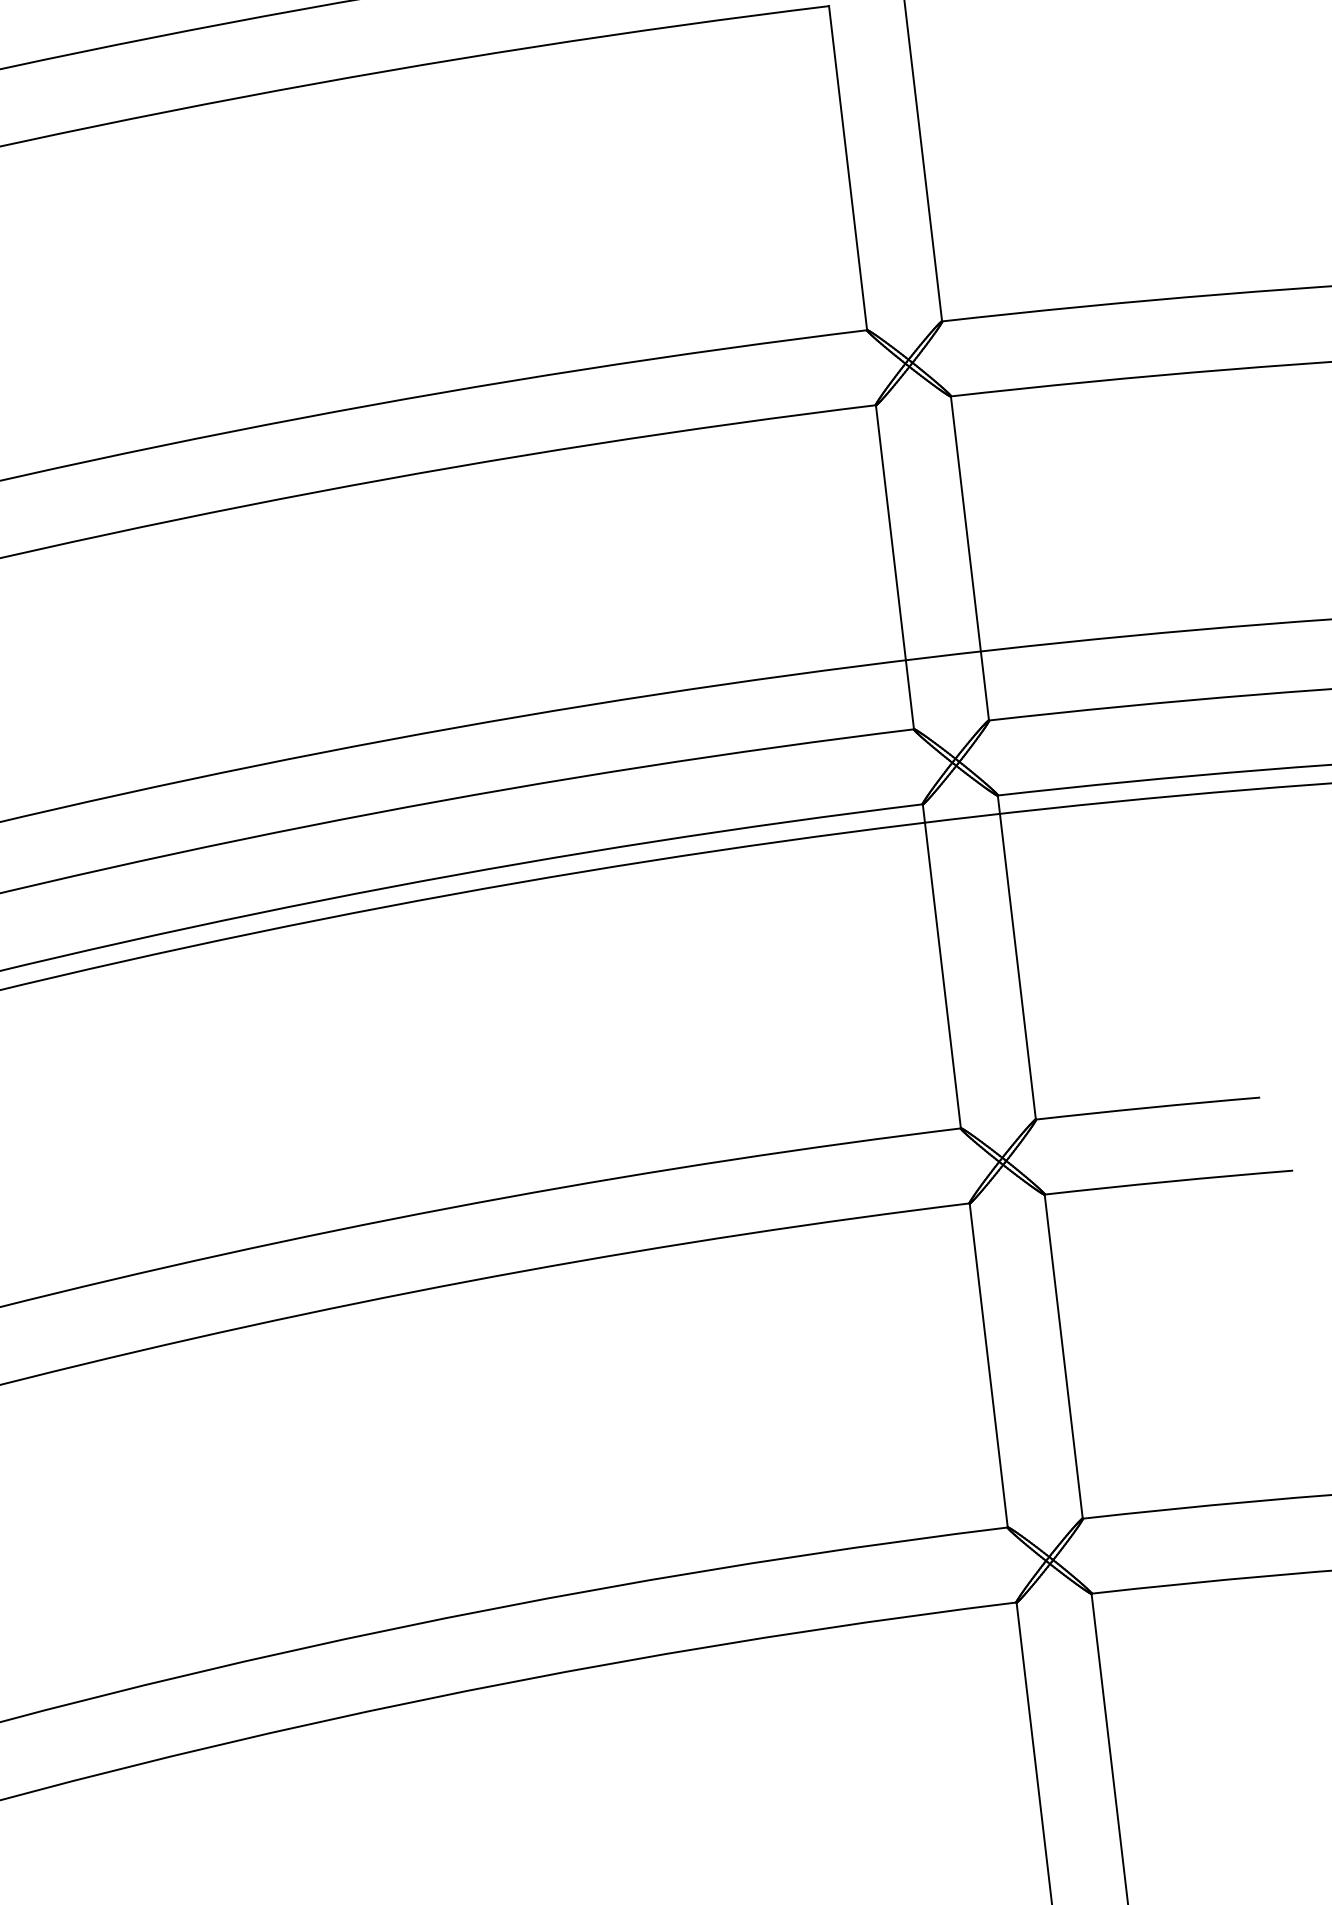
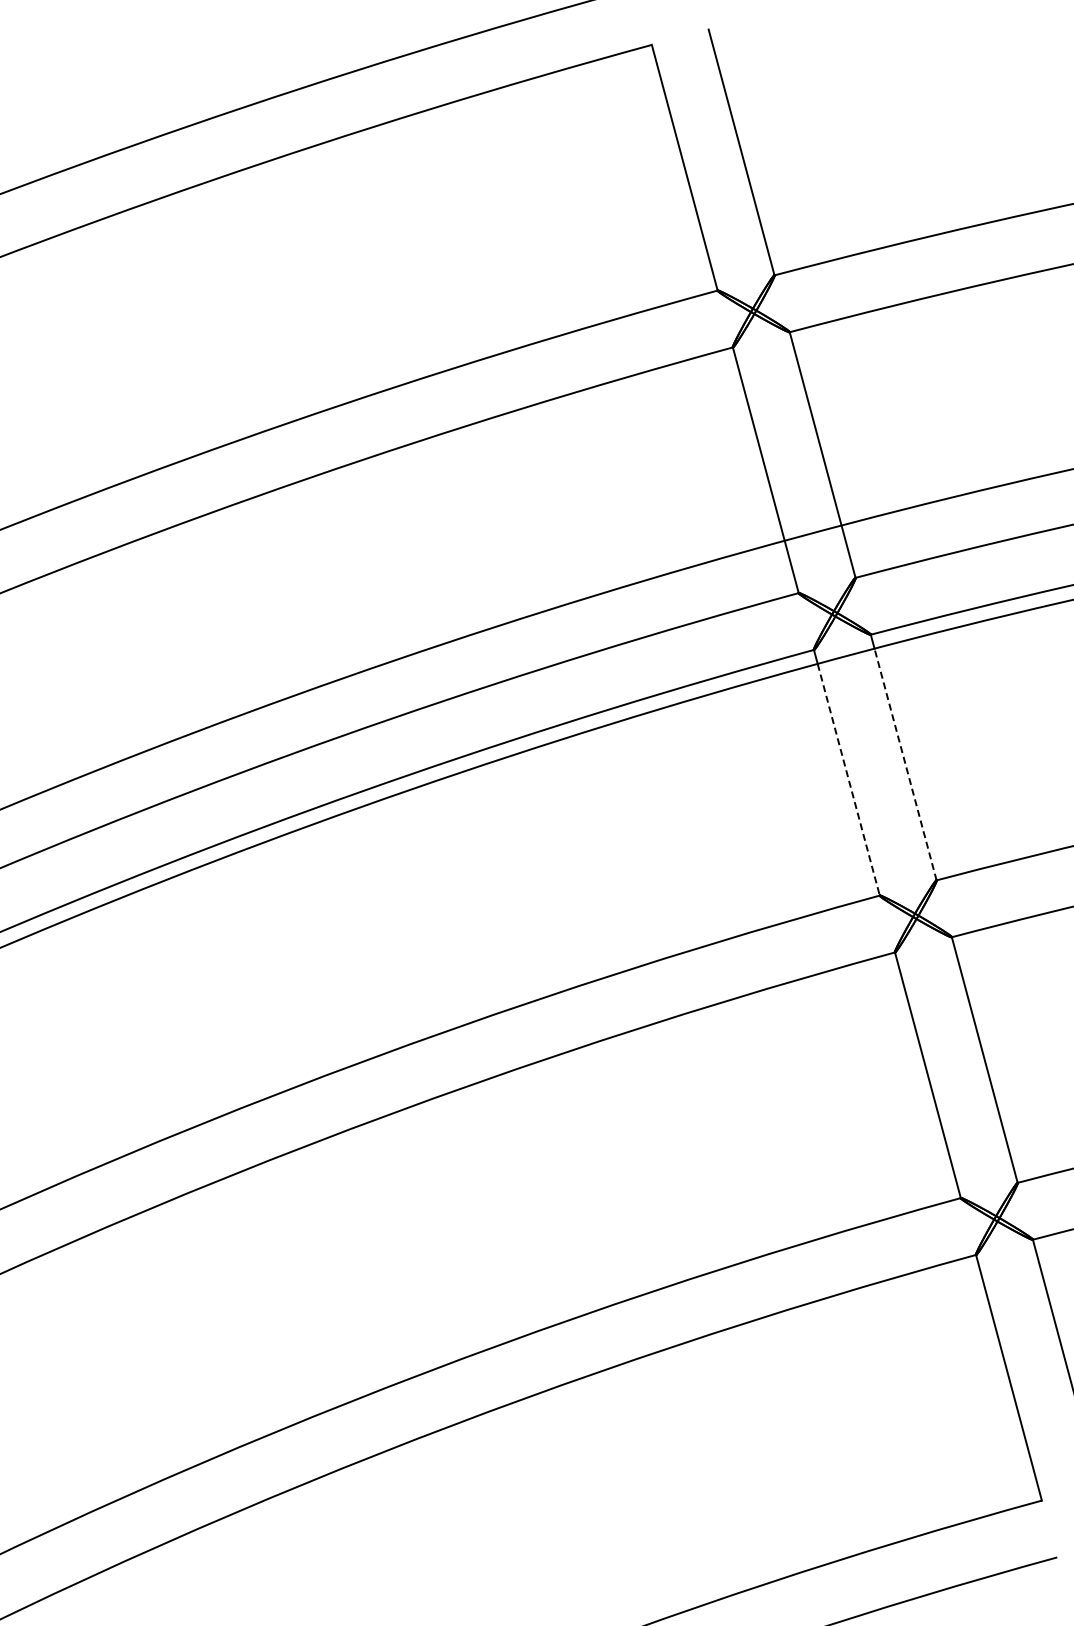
line: (1017, 966) -> (905, 764), solid -> dashed
line: (942, 975) -> (848, 779), solid -> dashed

